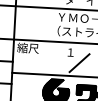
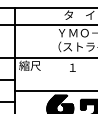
line: (78, 62) -> (81, 77), removed

